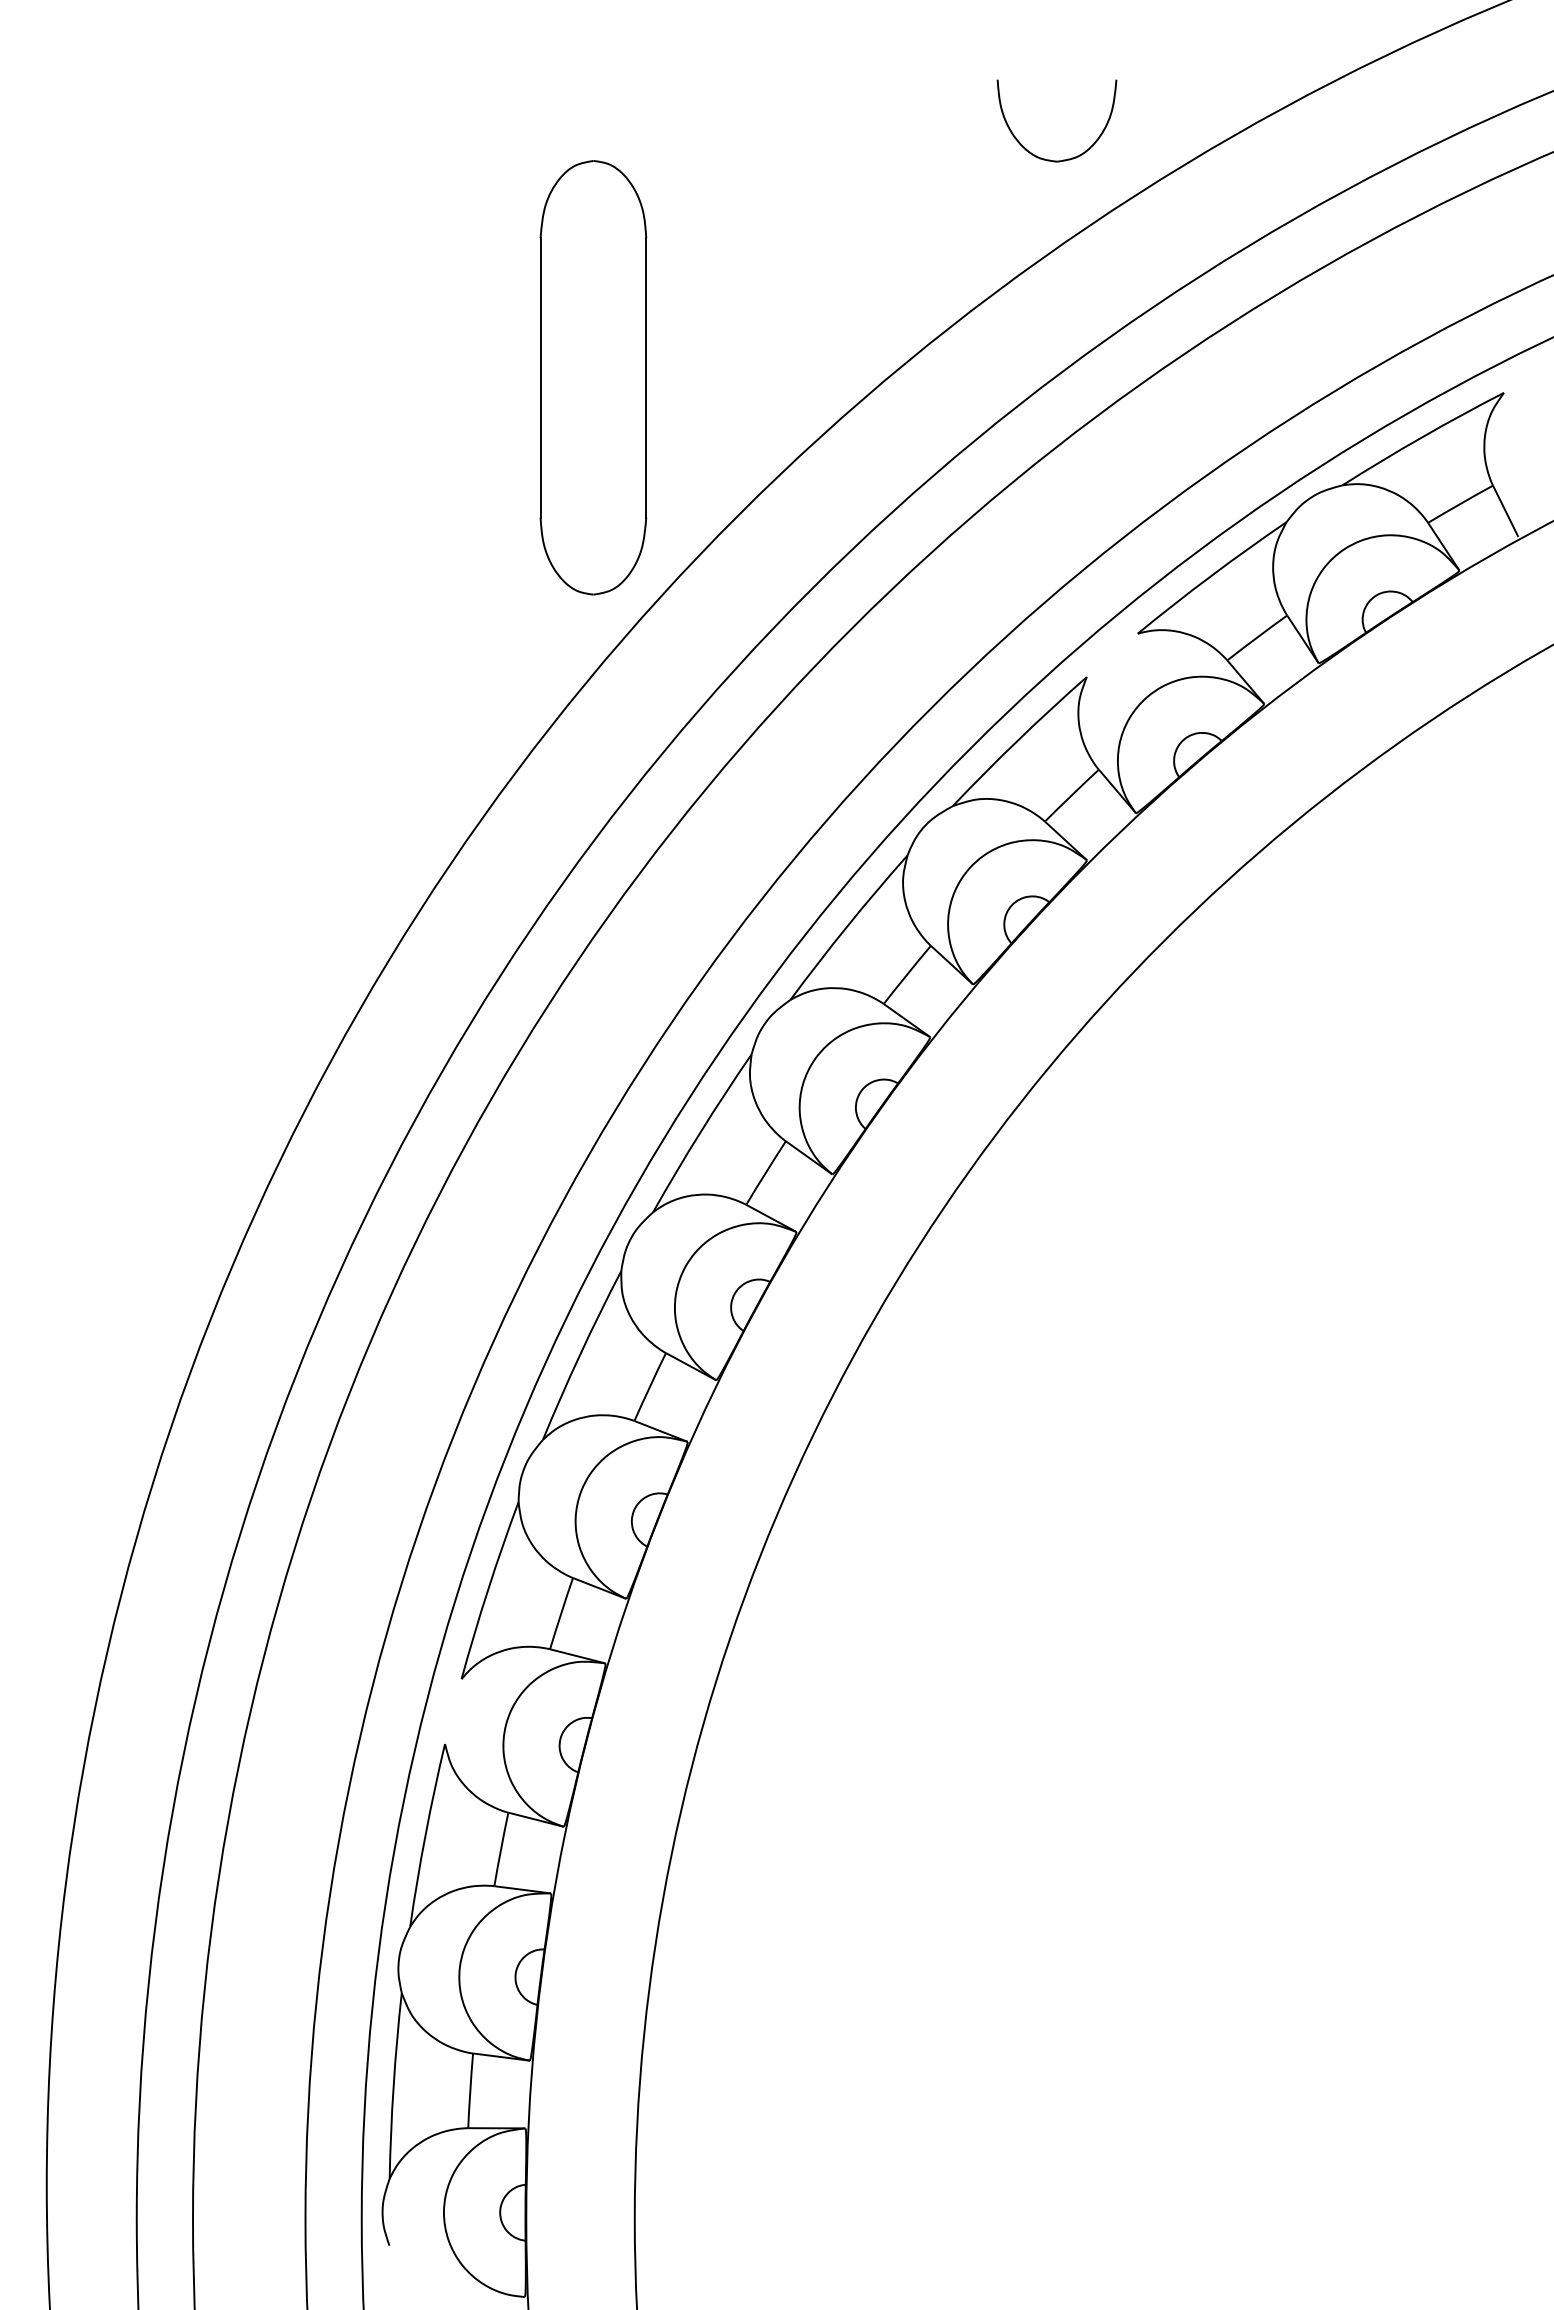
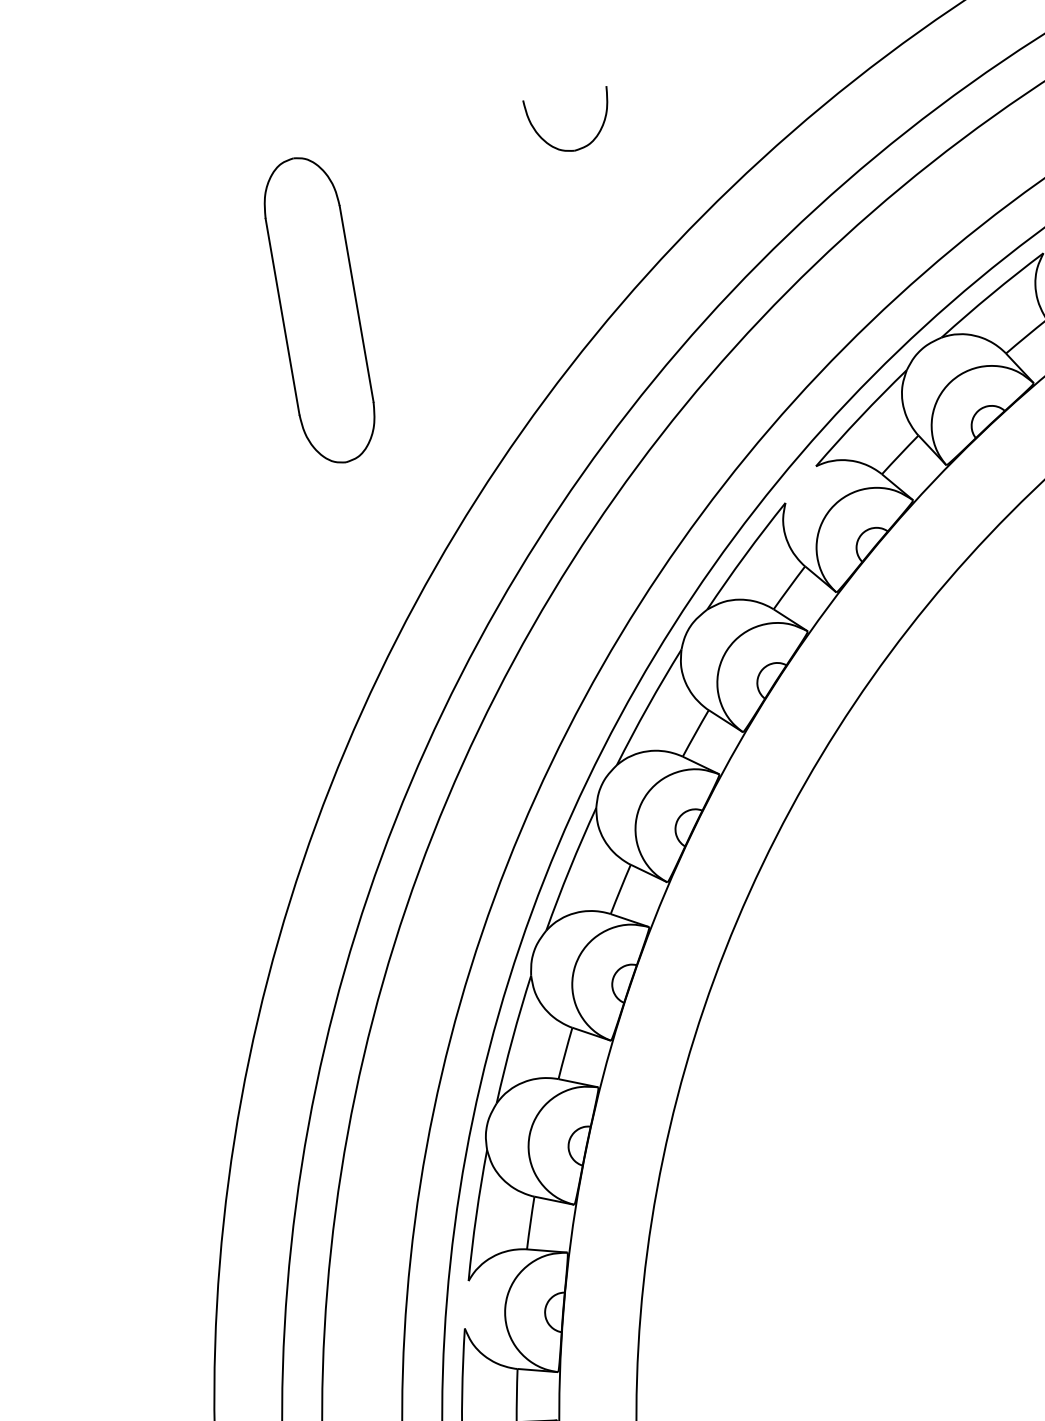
part: (1050, 159) -> (569, 150), moved
part: (593, 377) -> (319, 310), moved

